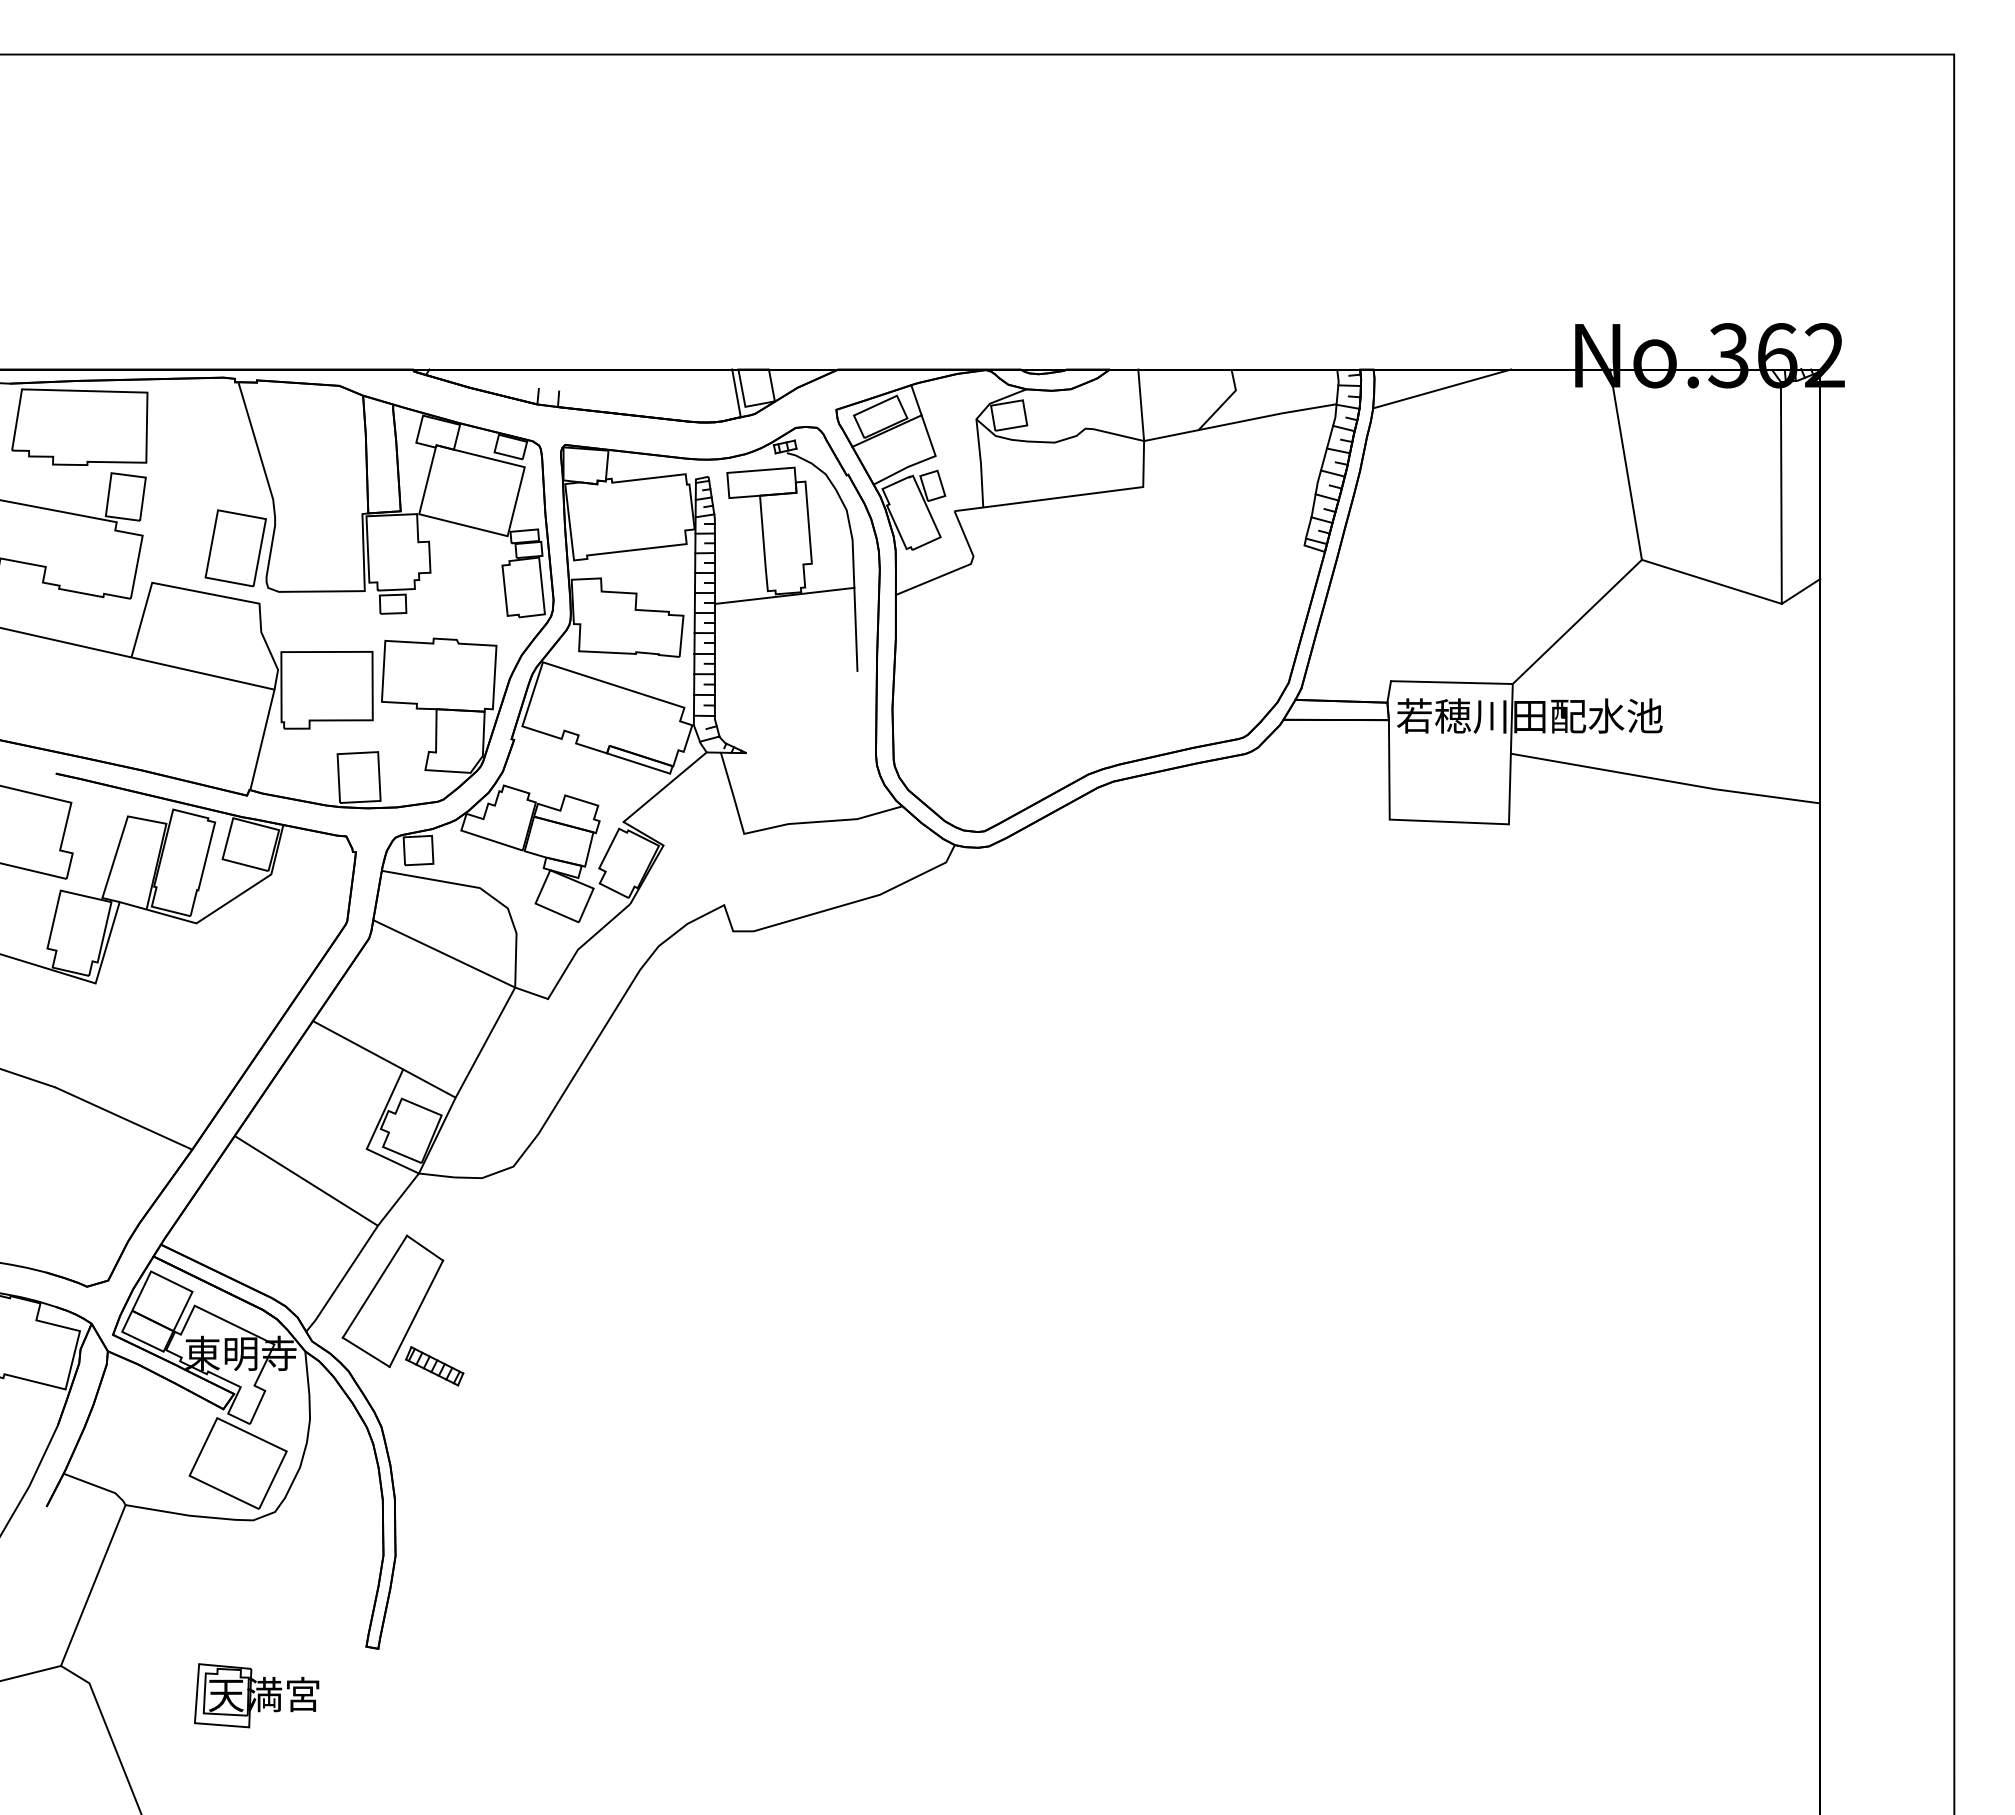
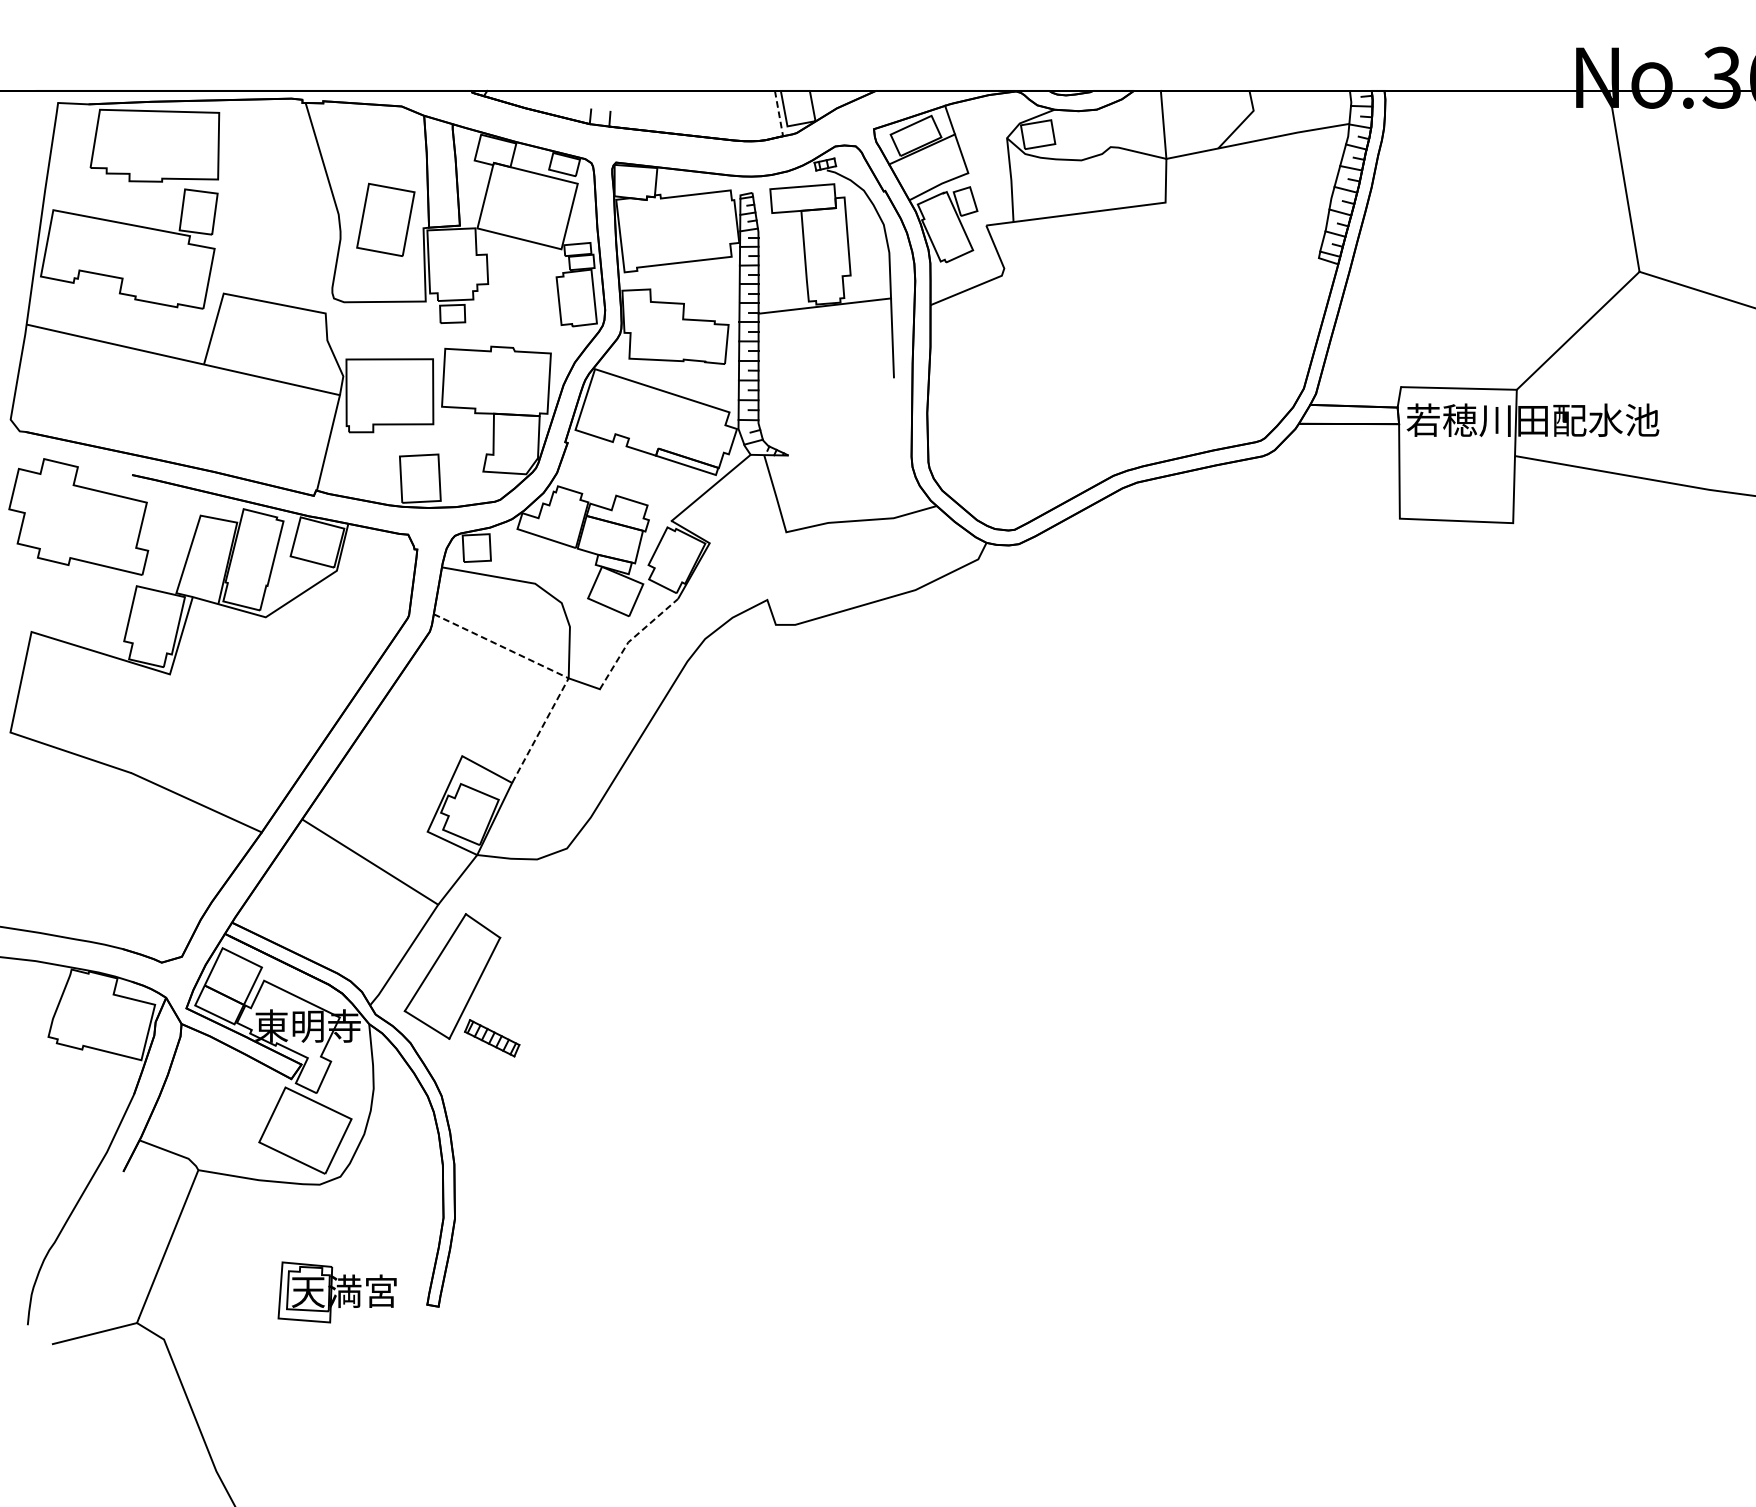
line: (1442, 388) -> (1450, 108), removed
line: (736, 393) -> (779, 113), solid -> dashed
part: (235, 548) -> (385, 220), moved
line: (582, 945) -> (632, 638), solid -> dashed
line: (501, 981) -> (555, 672), solid -> dashed
line: (358, 1045) -> (419, 733), removed
part: (256, 1695) -> (337, 1292), moved

